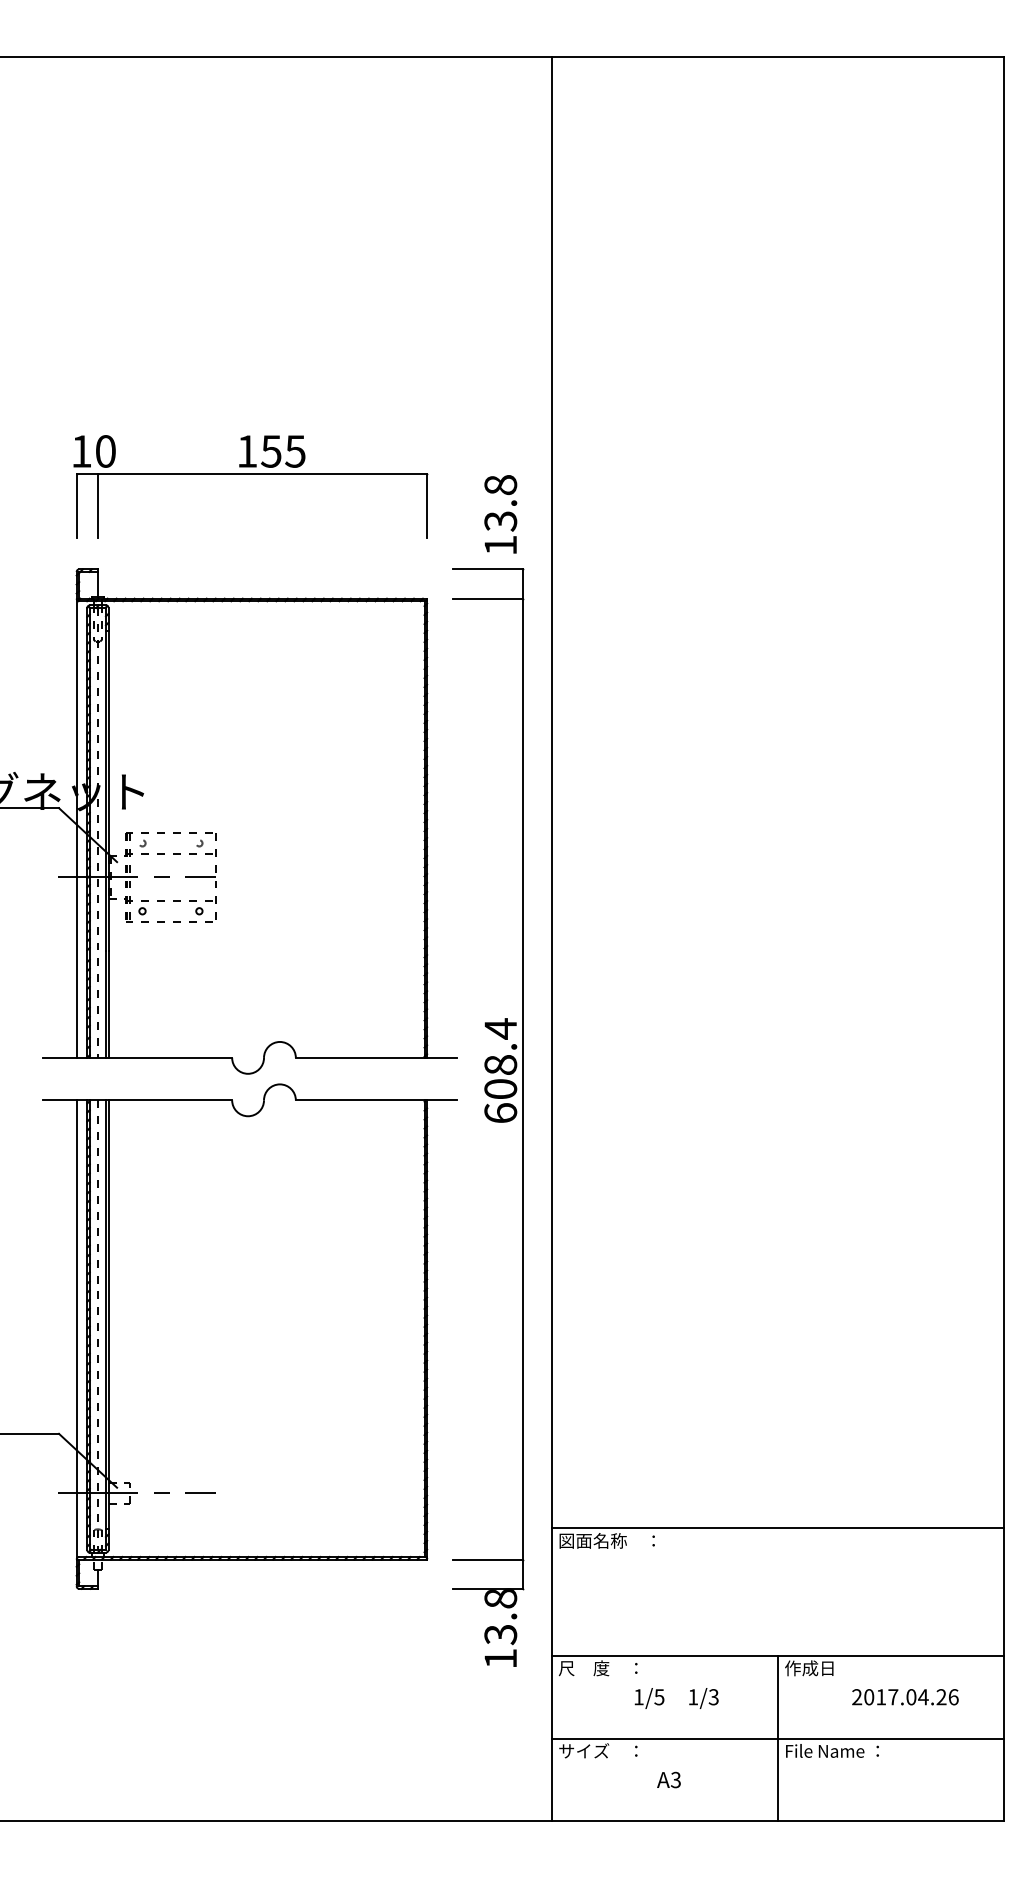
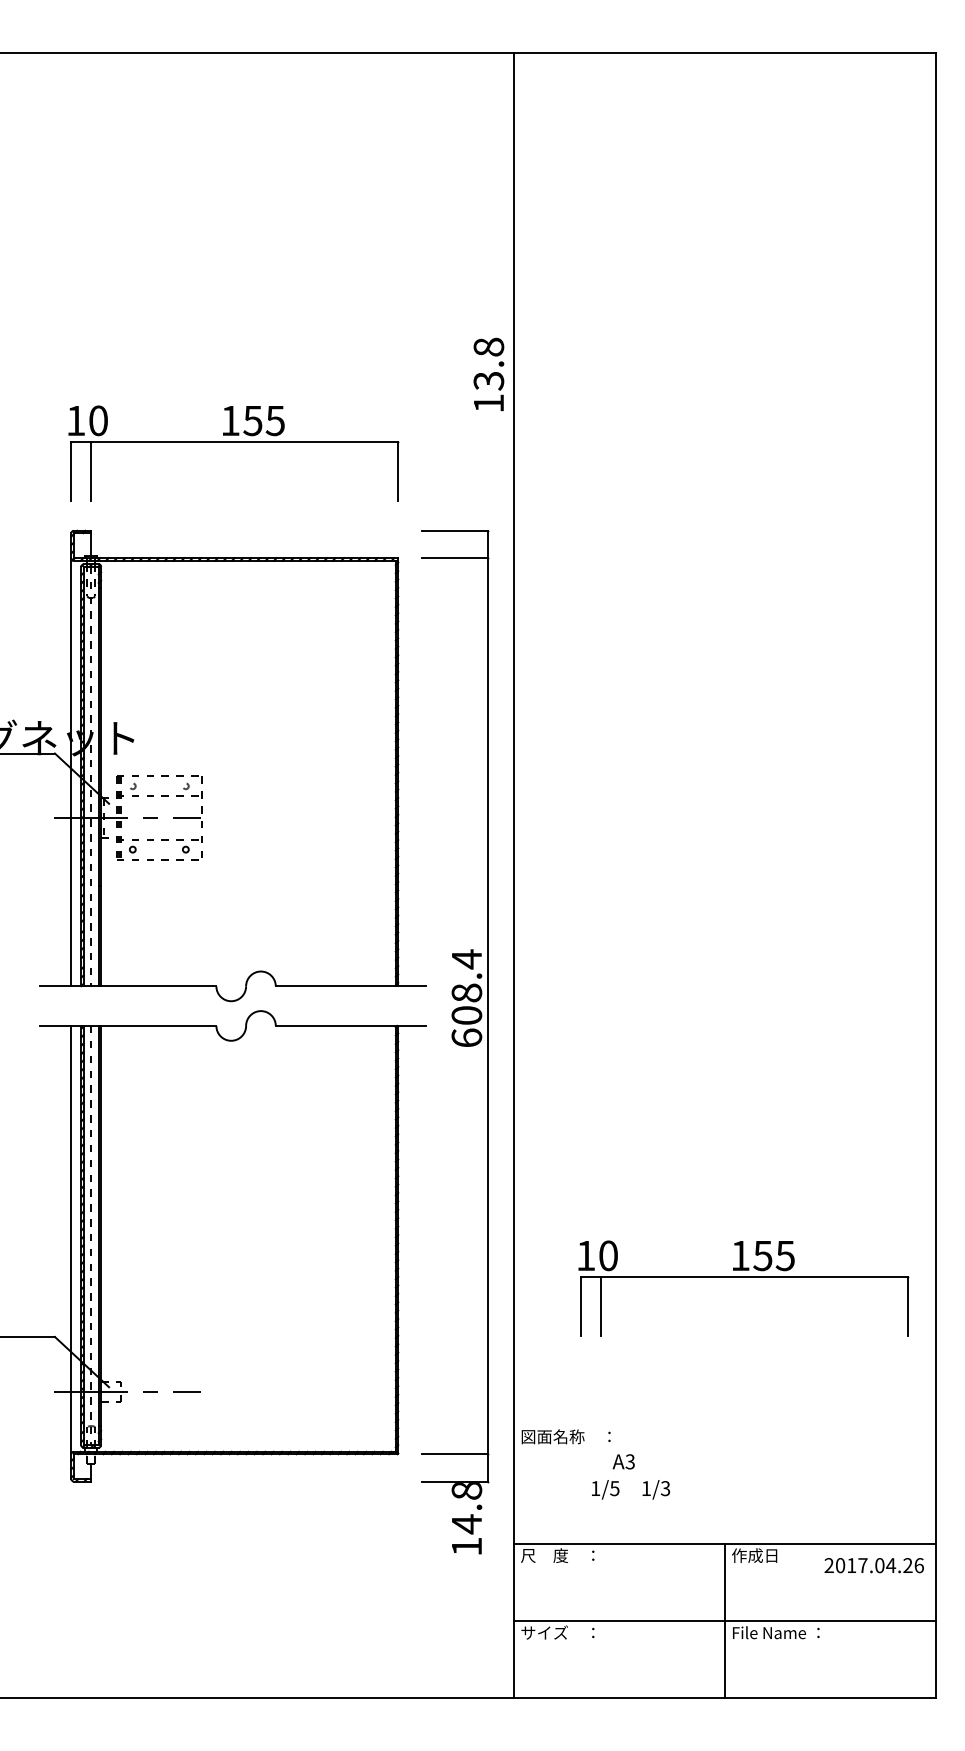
text: (500, 514) -> (488, 374), moved
part: (797, 1370) -> (743, 1277), added
line: (778, 1528) -> (725, 1425), removed
text: (500, 1634) -> (466, 1524), 13.8 -> 14.8
text: (904, 1697) -> (873, 1565), moved
text: (677, 1698) -> (631, 1489), moved
text: (668, 1779) -> (623, 1461), moved

